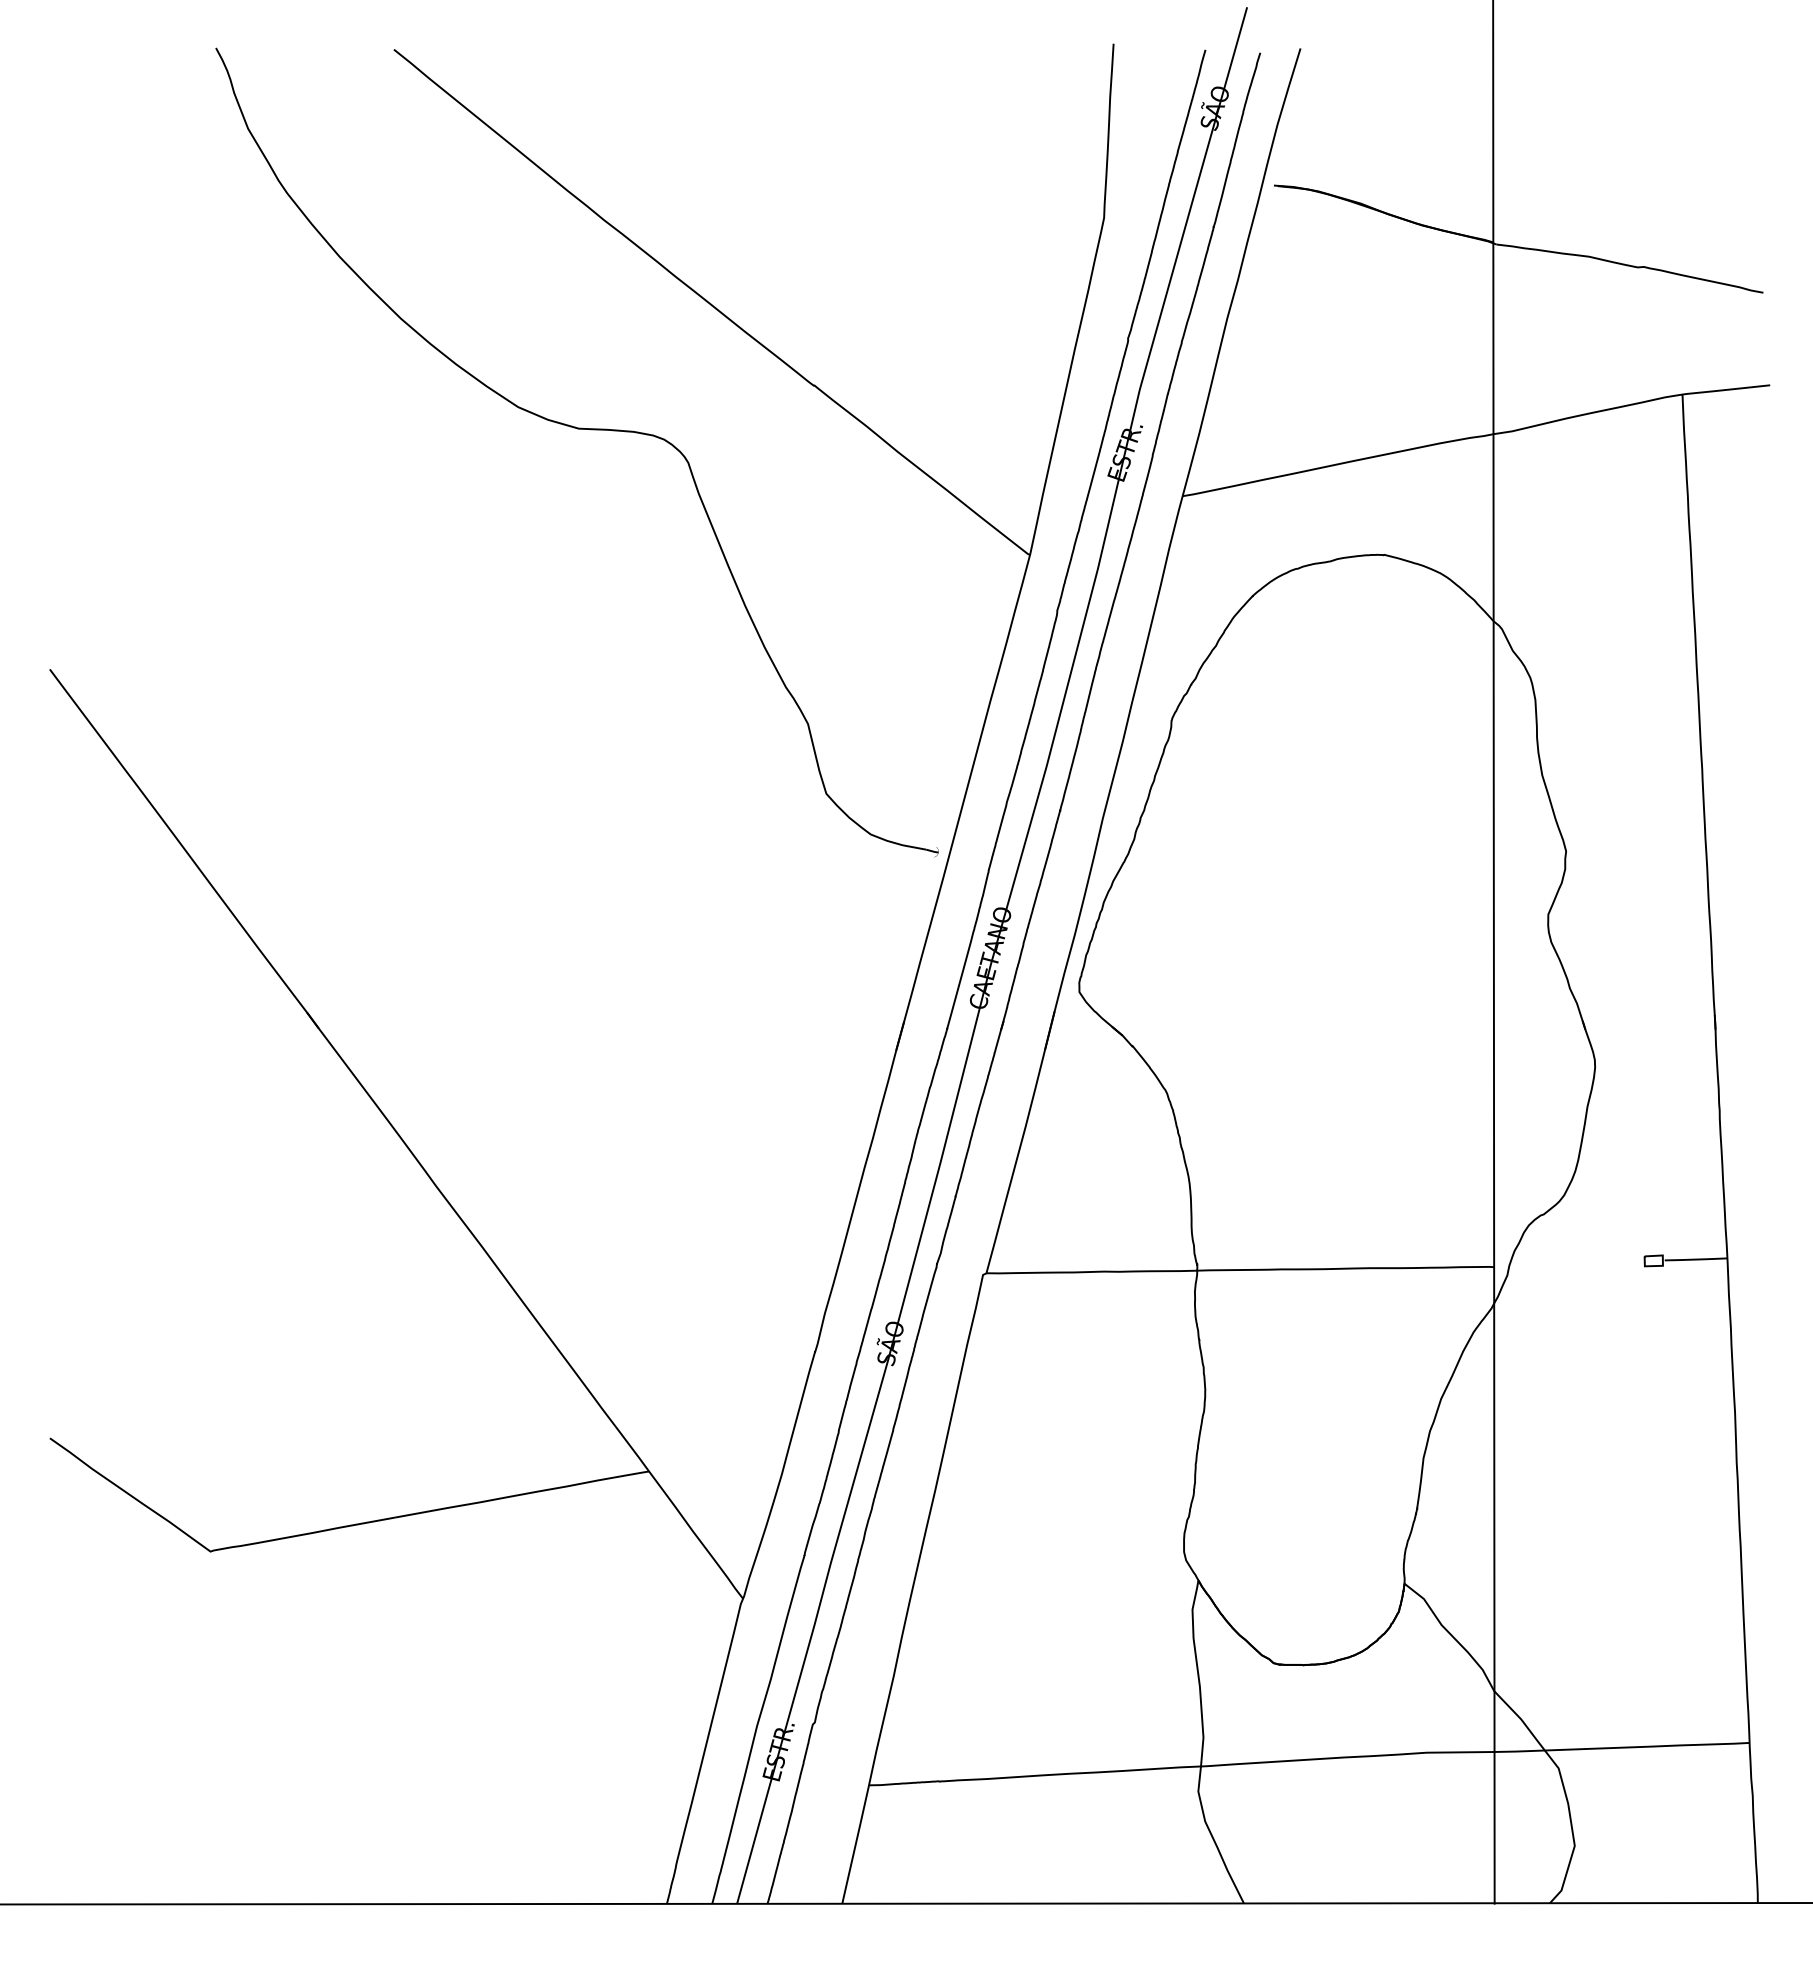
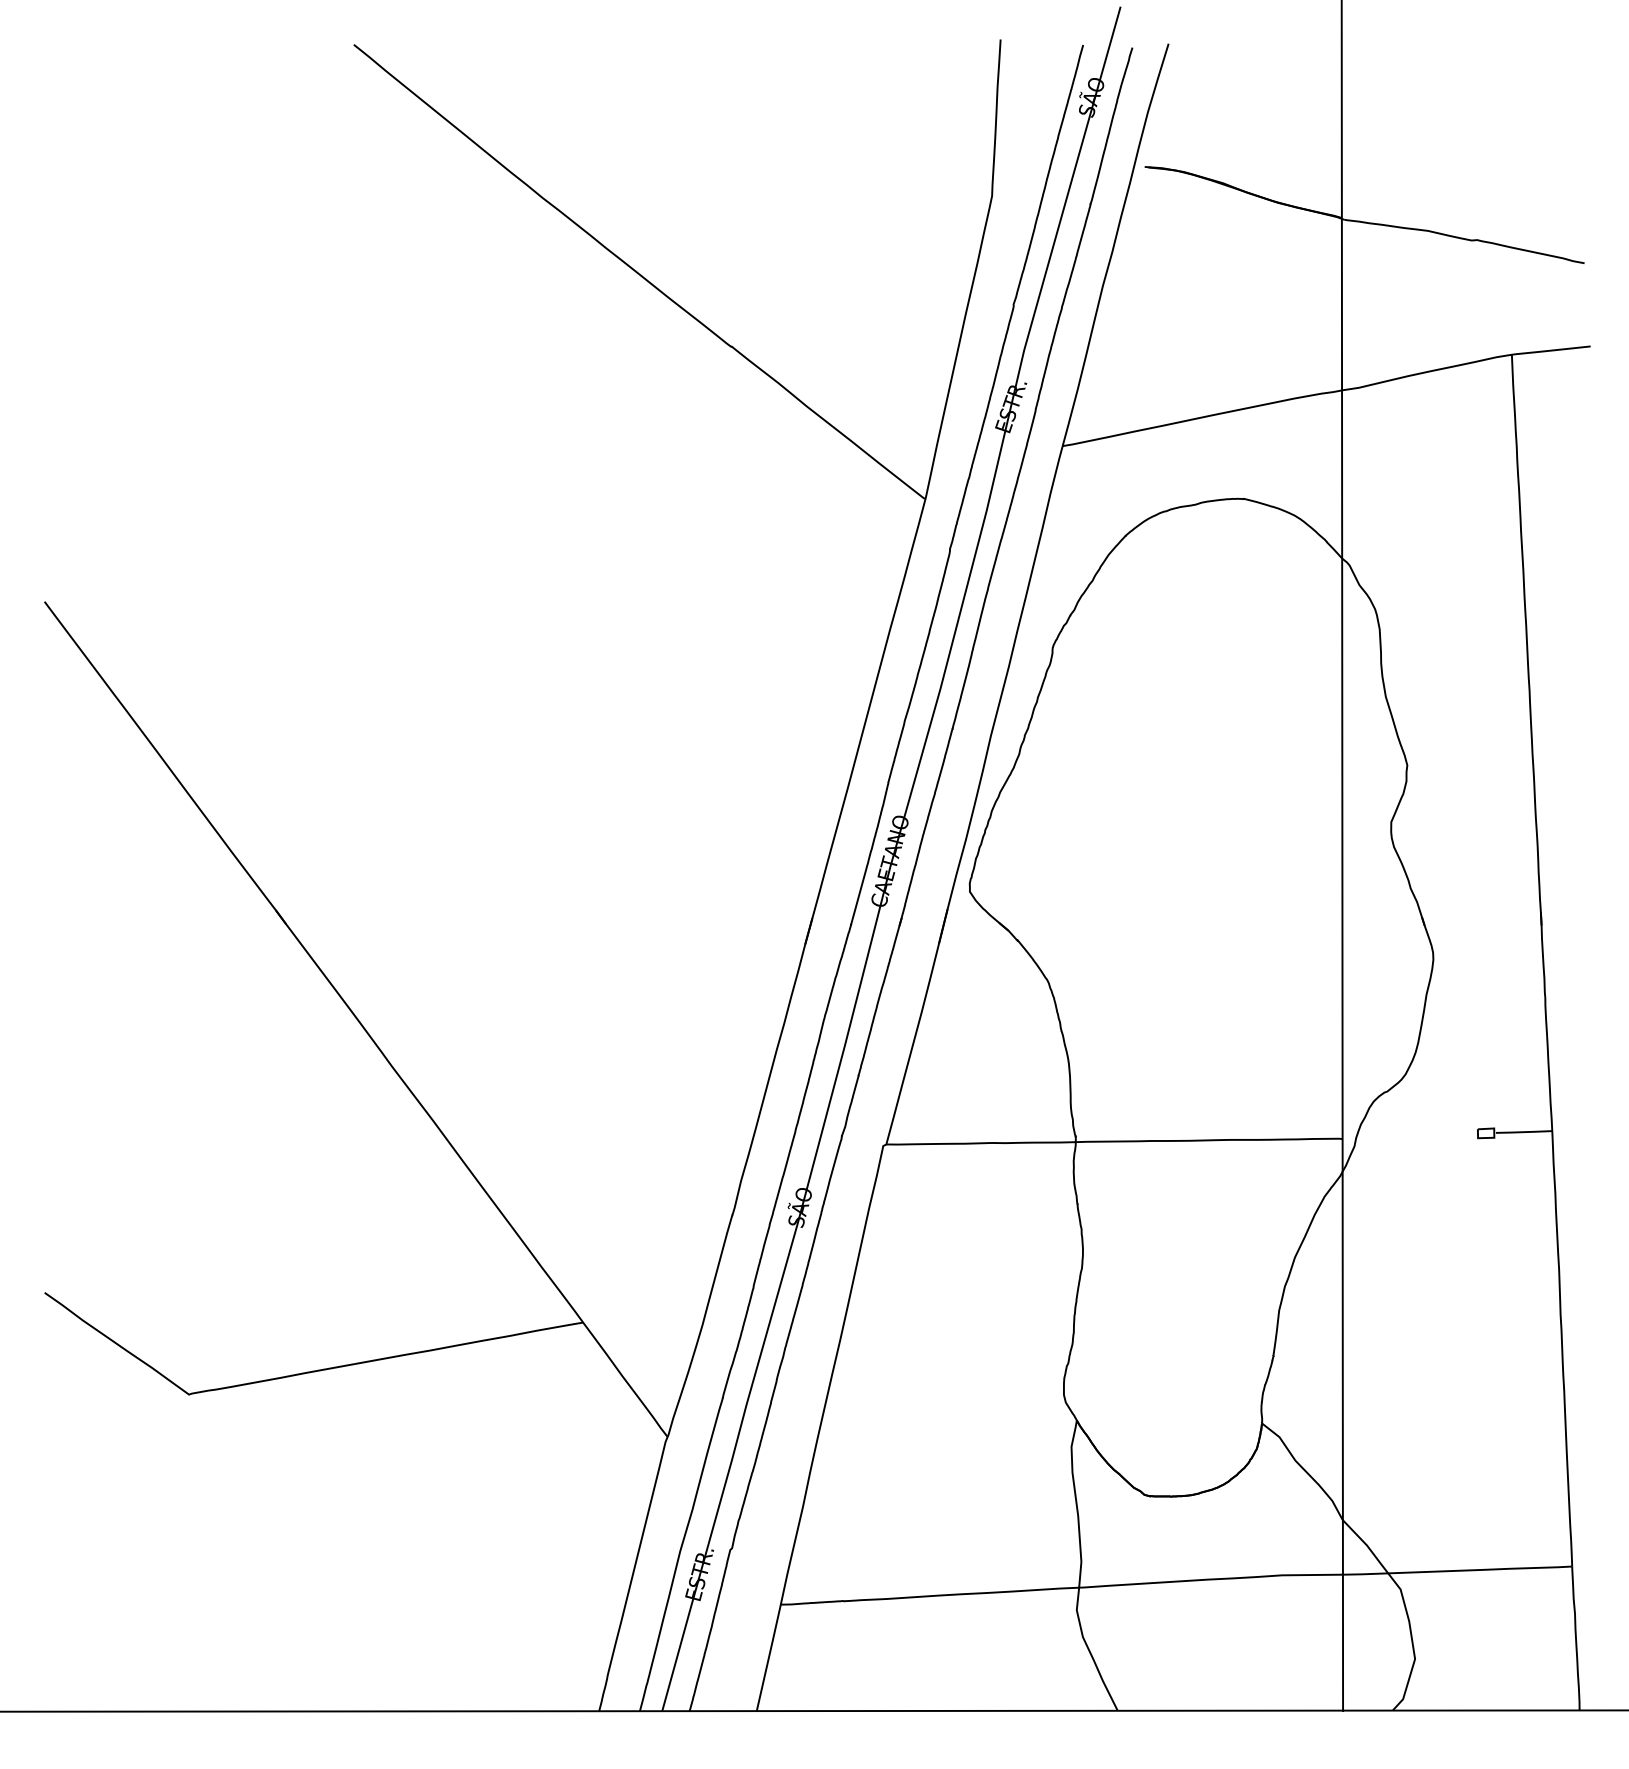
part: (577, 429) -> (518, 386), removed

